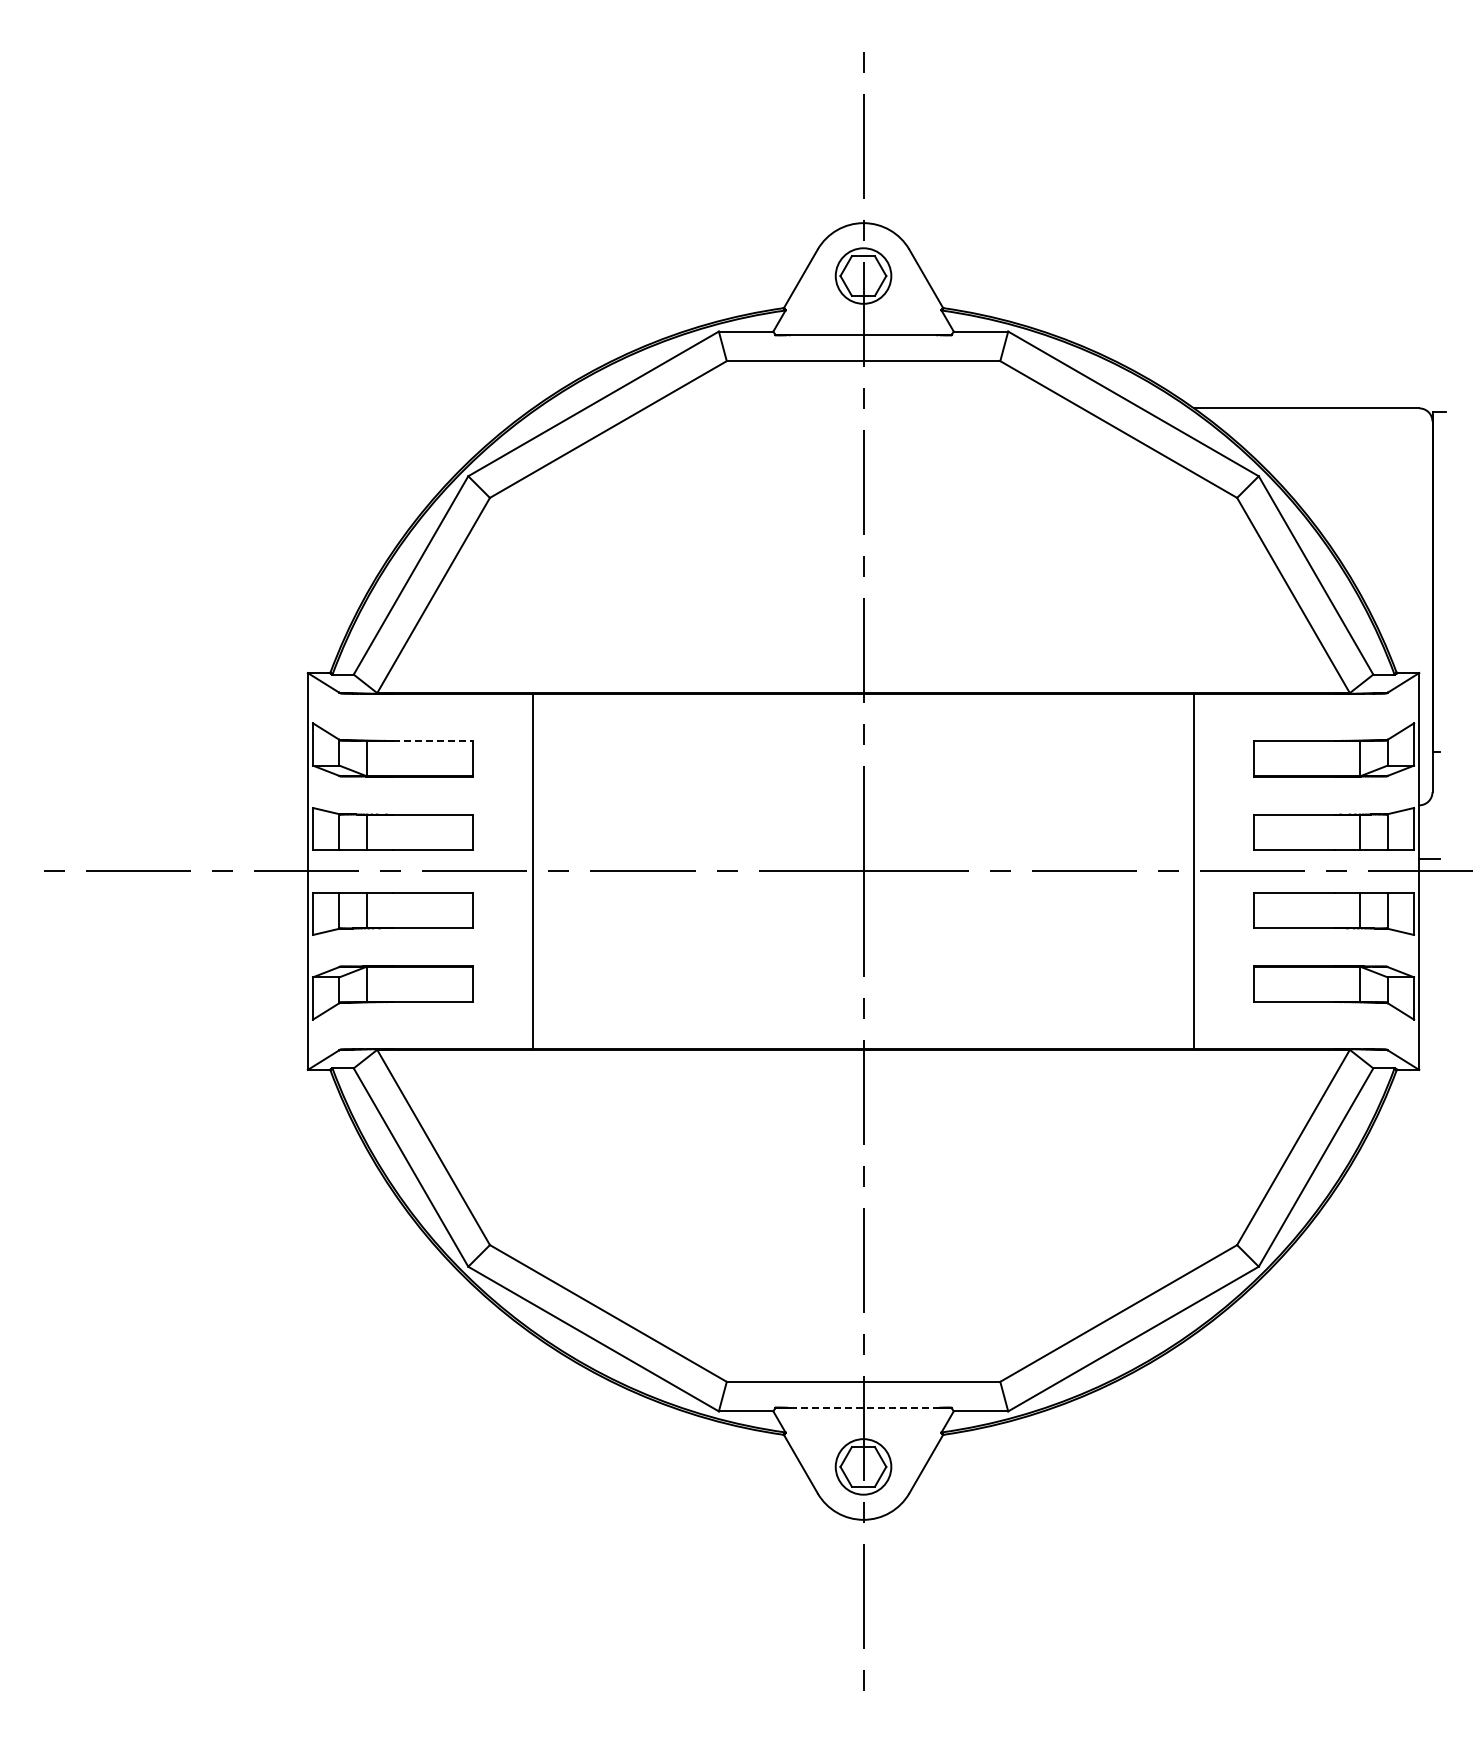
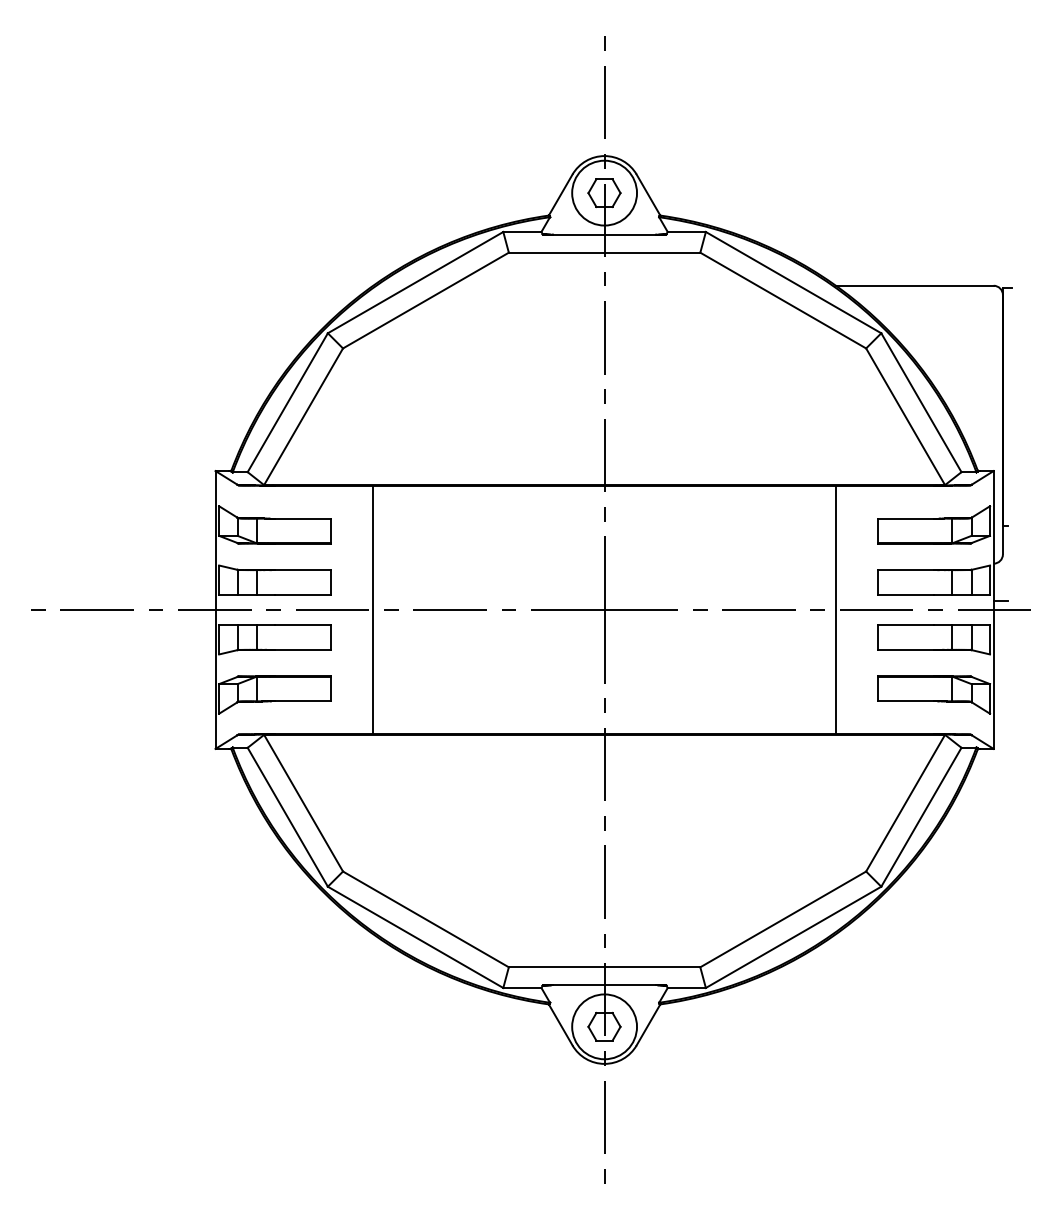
circle: (863, 275) -> (604, 192), size x1.67
line: (433, 740) -> (303, 518), dashed -> solid
line: (864, 1407) -> (605, 985), dashed -> solid
circle: (863, 1466) -> (604, 1026), size x1.67

